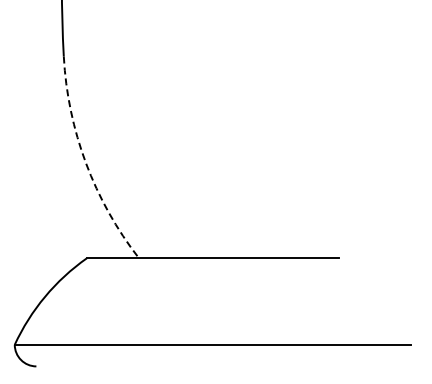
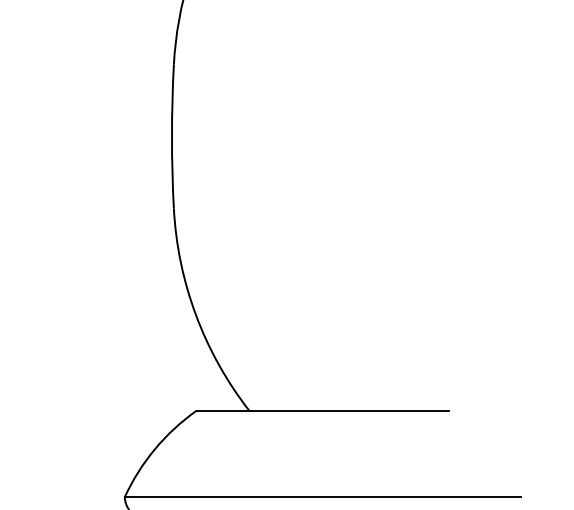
arc: (86, 163) -> (196, 315), dashed -> solid

